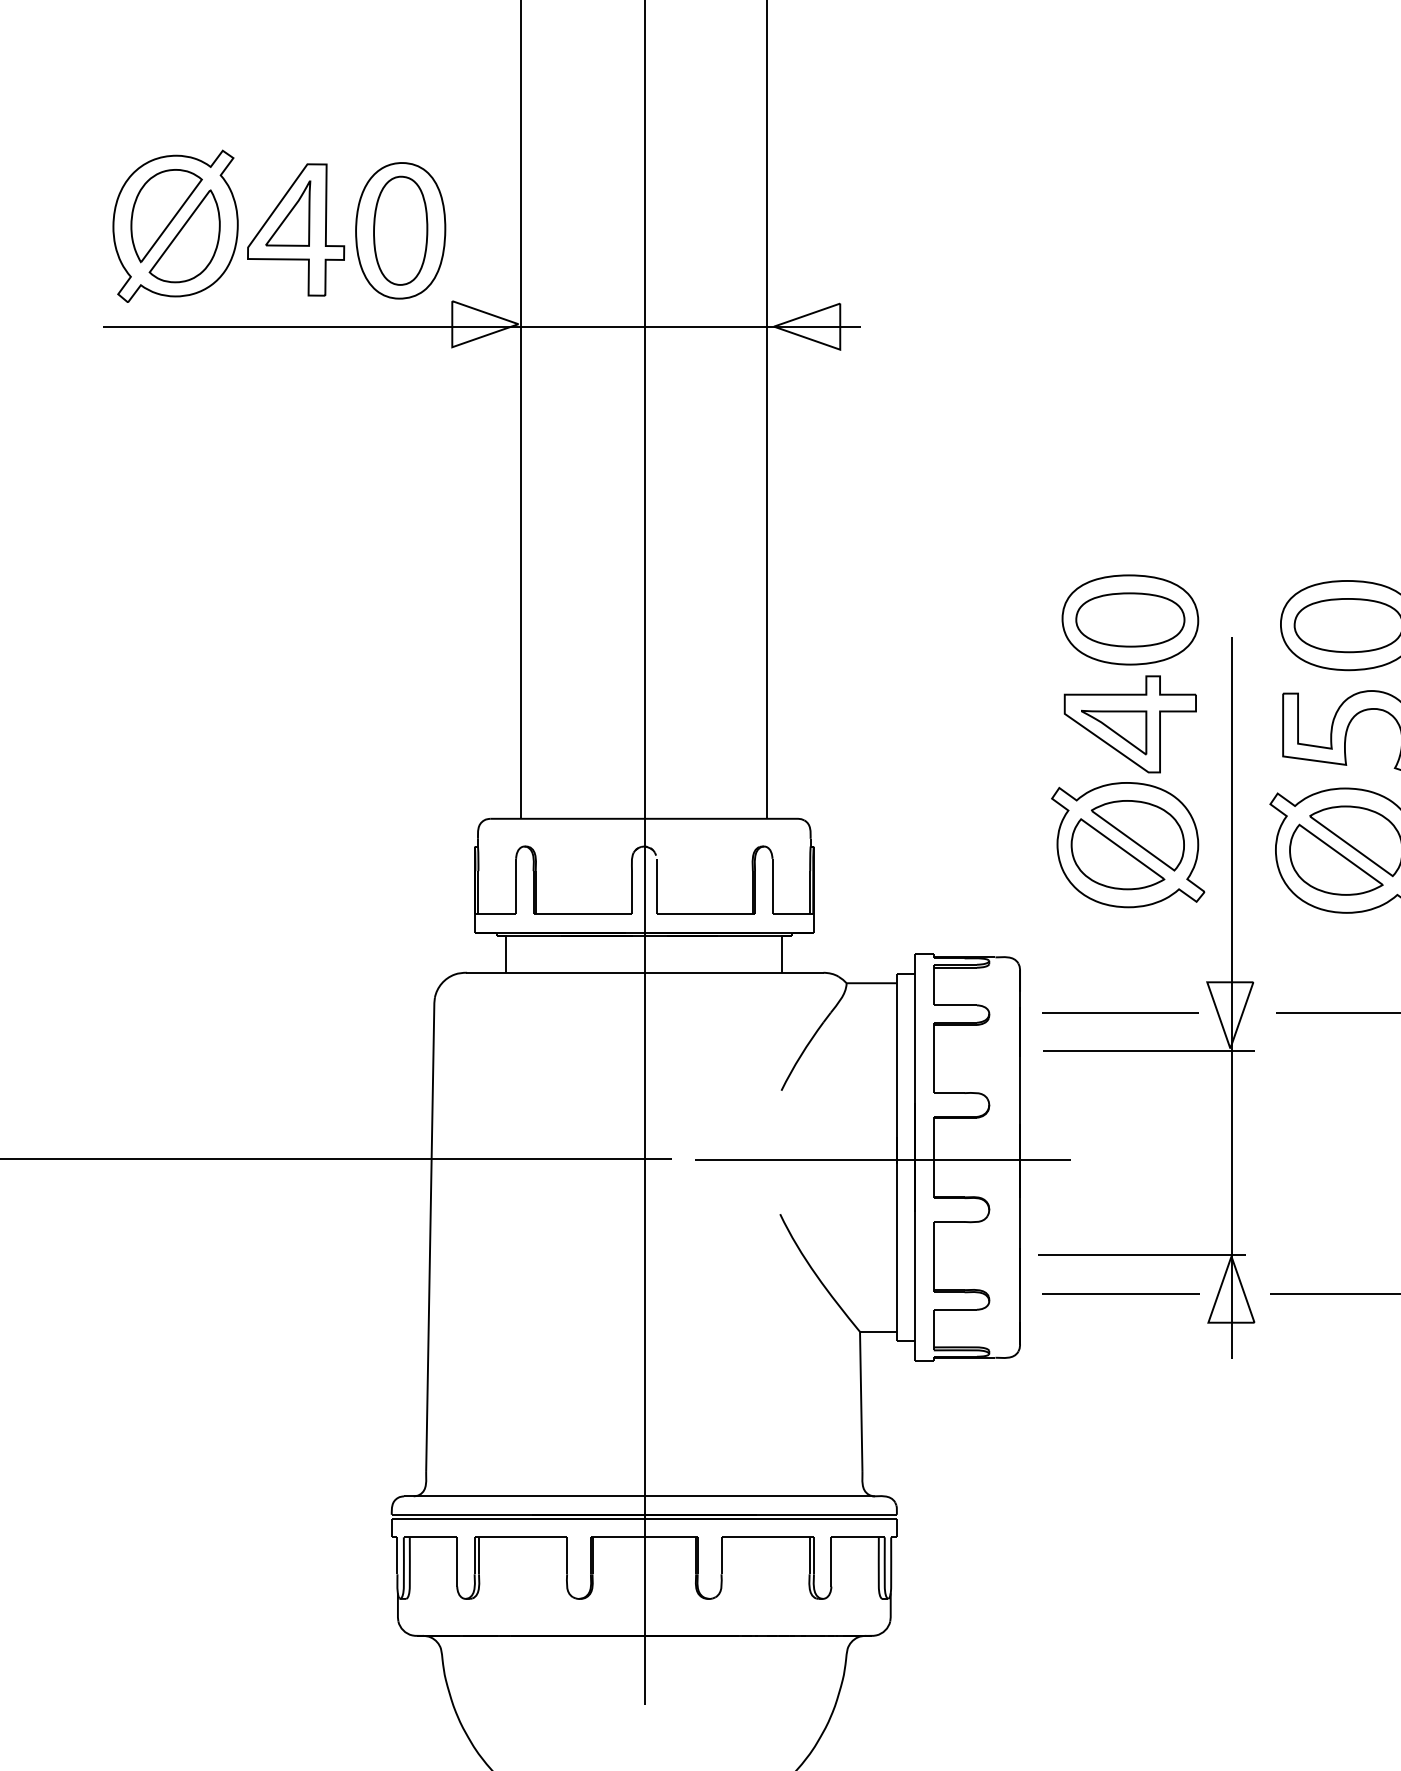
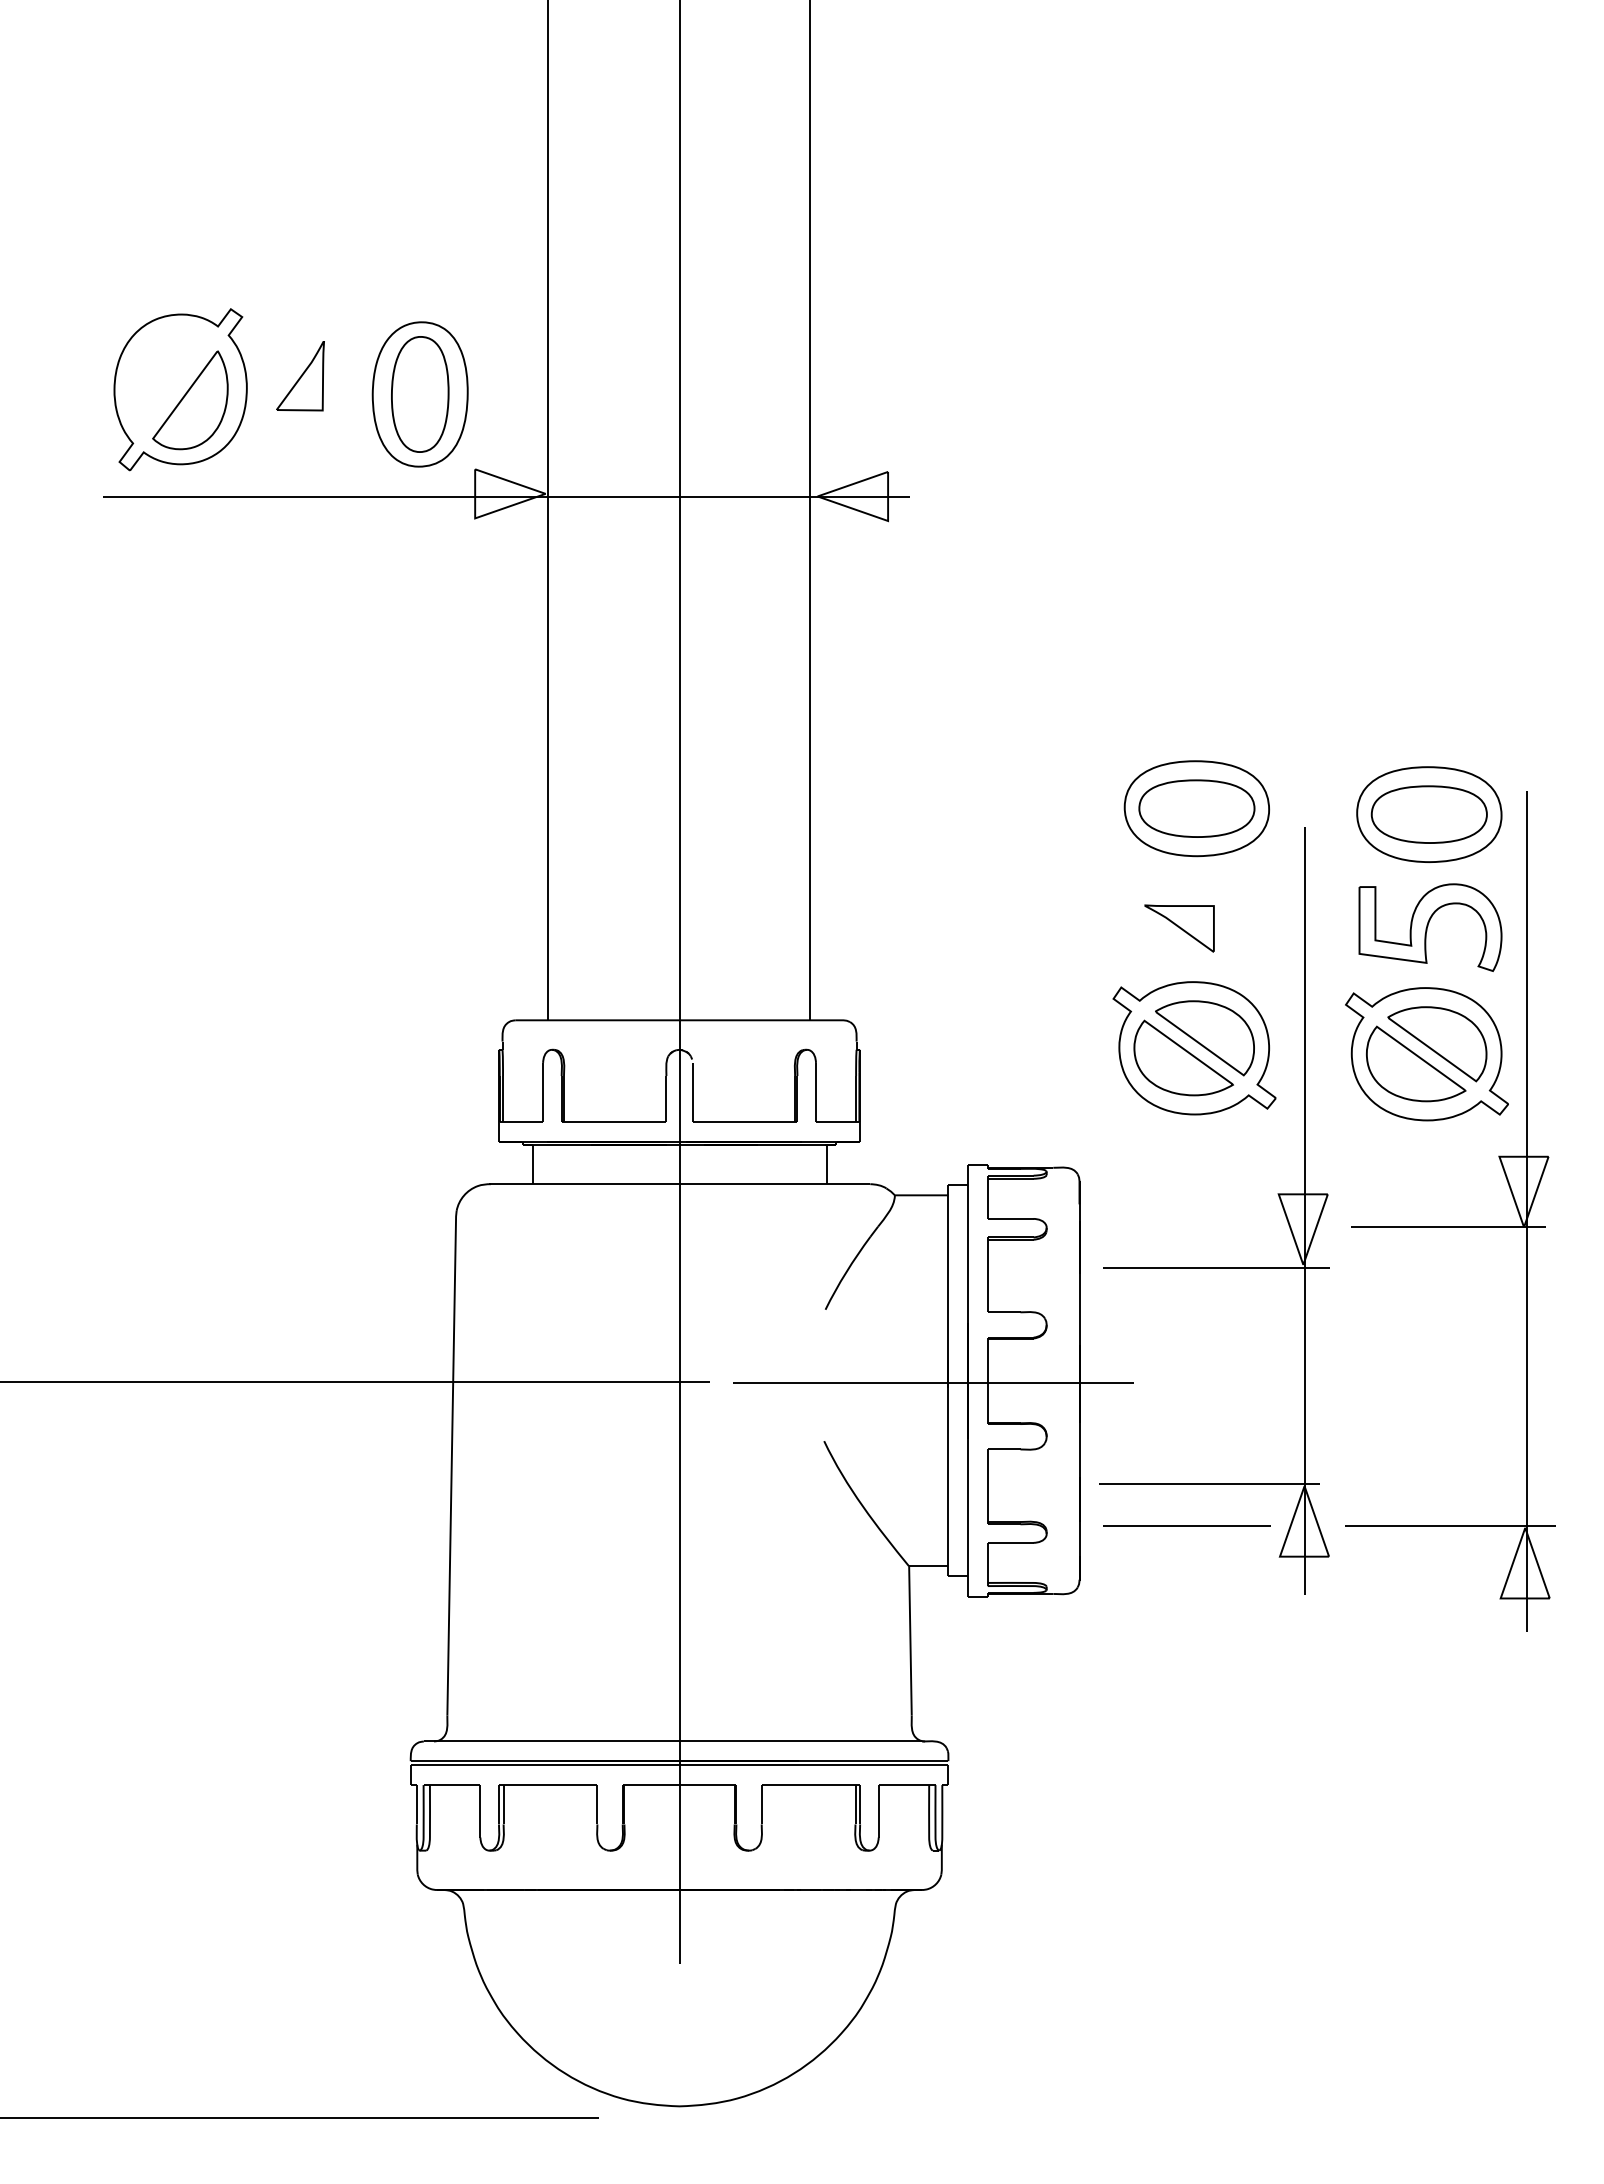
part: (166, 215) -> (170, 378), removed
part: (295, 229) -> (308, 393), removed
part: (1129, 724) -> (1196, 919), removed
line: (1120, 1012) -> (1186, 1226), removed

